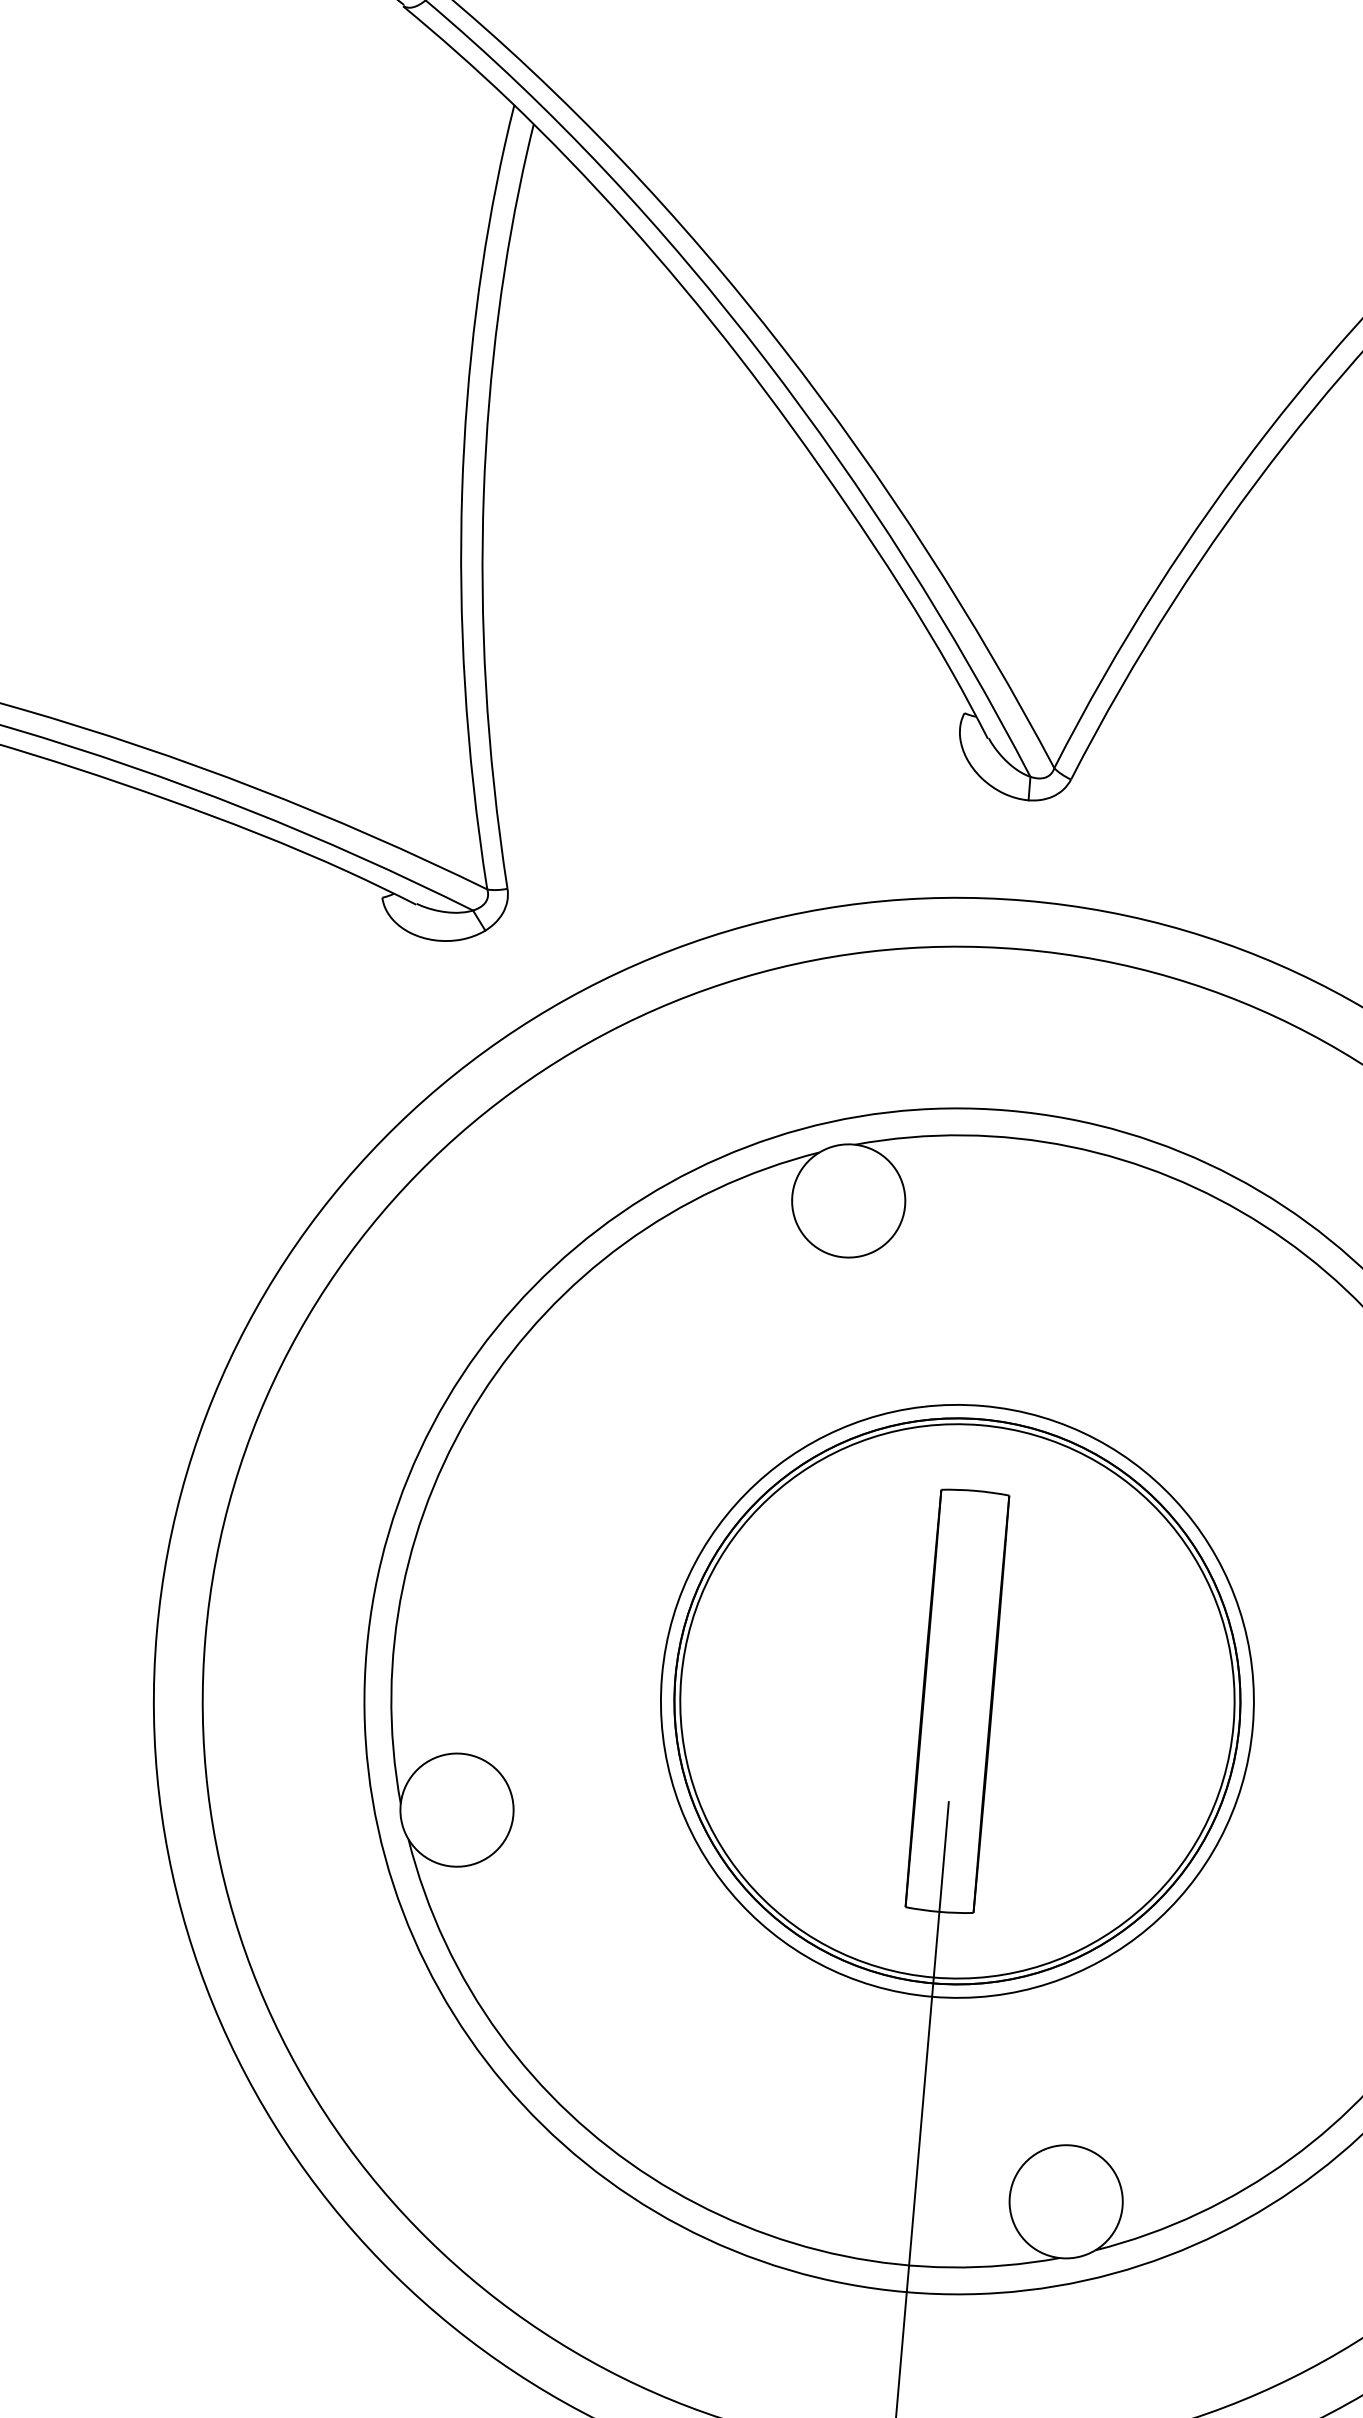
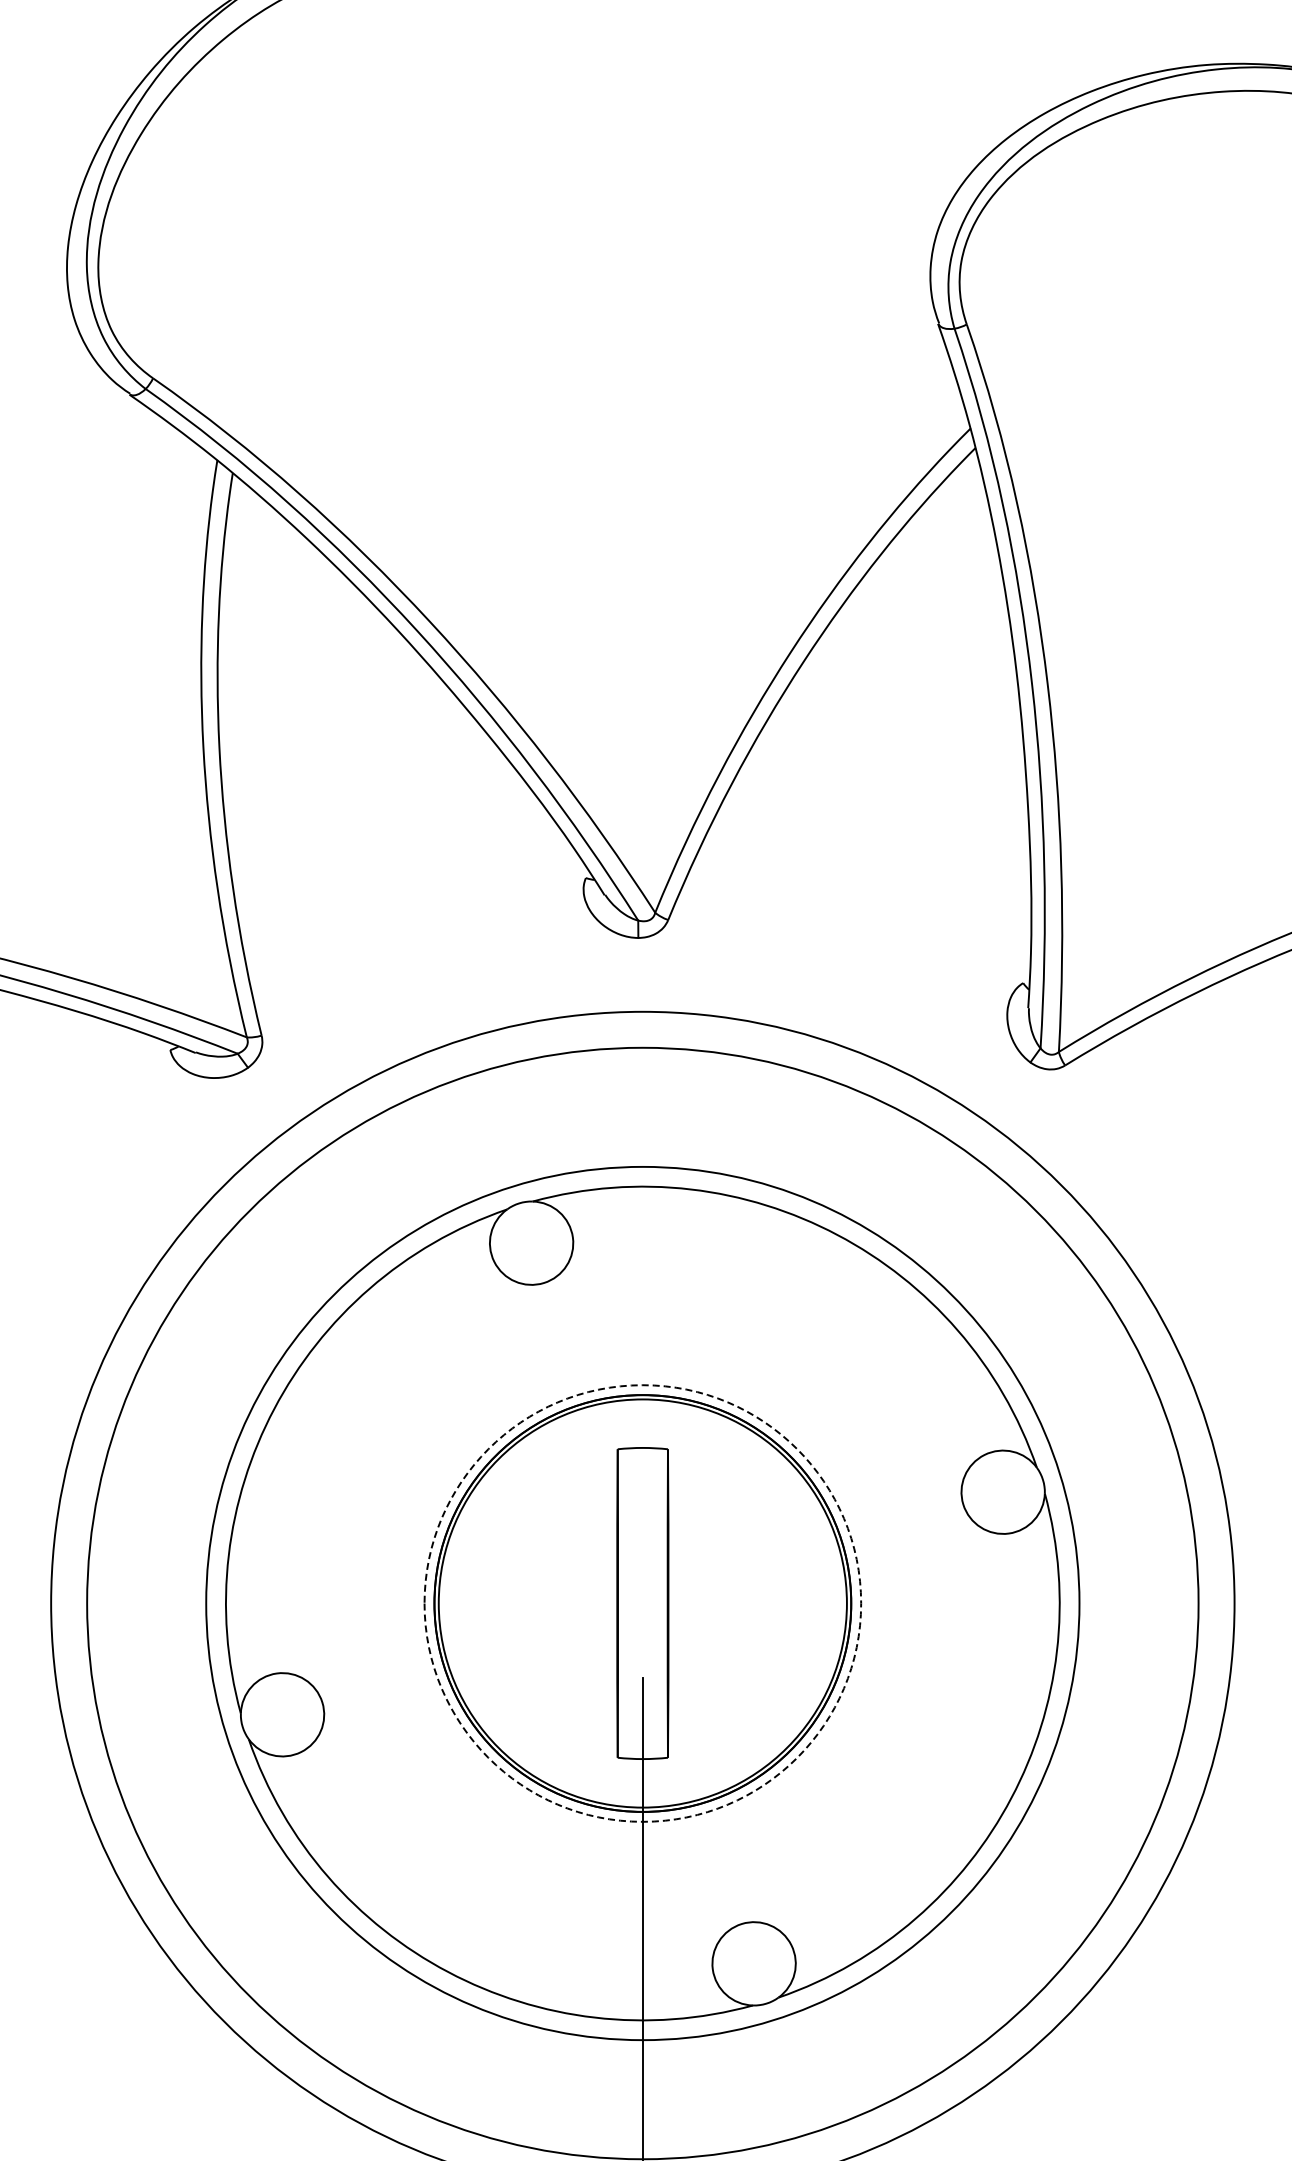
circle: (956, 1701) -> (642, 1603), solid -> dashed

